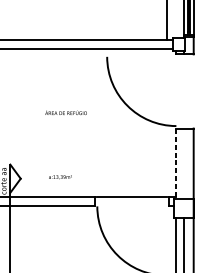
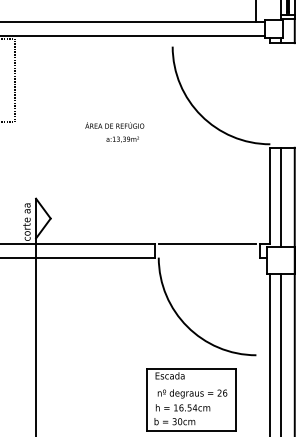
line: (176, 162) -> (270, 195), dashed -> solid
line: (183, 163) -> (280, 196), added
text: (60, 177) -> (122, 139), moved

